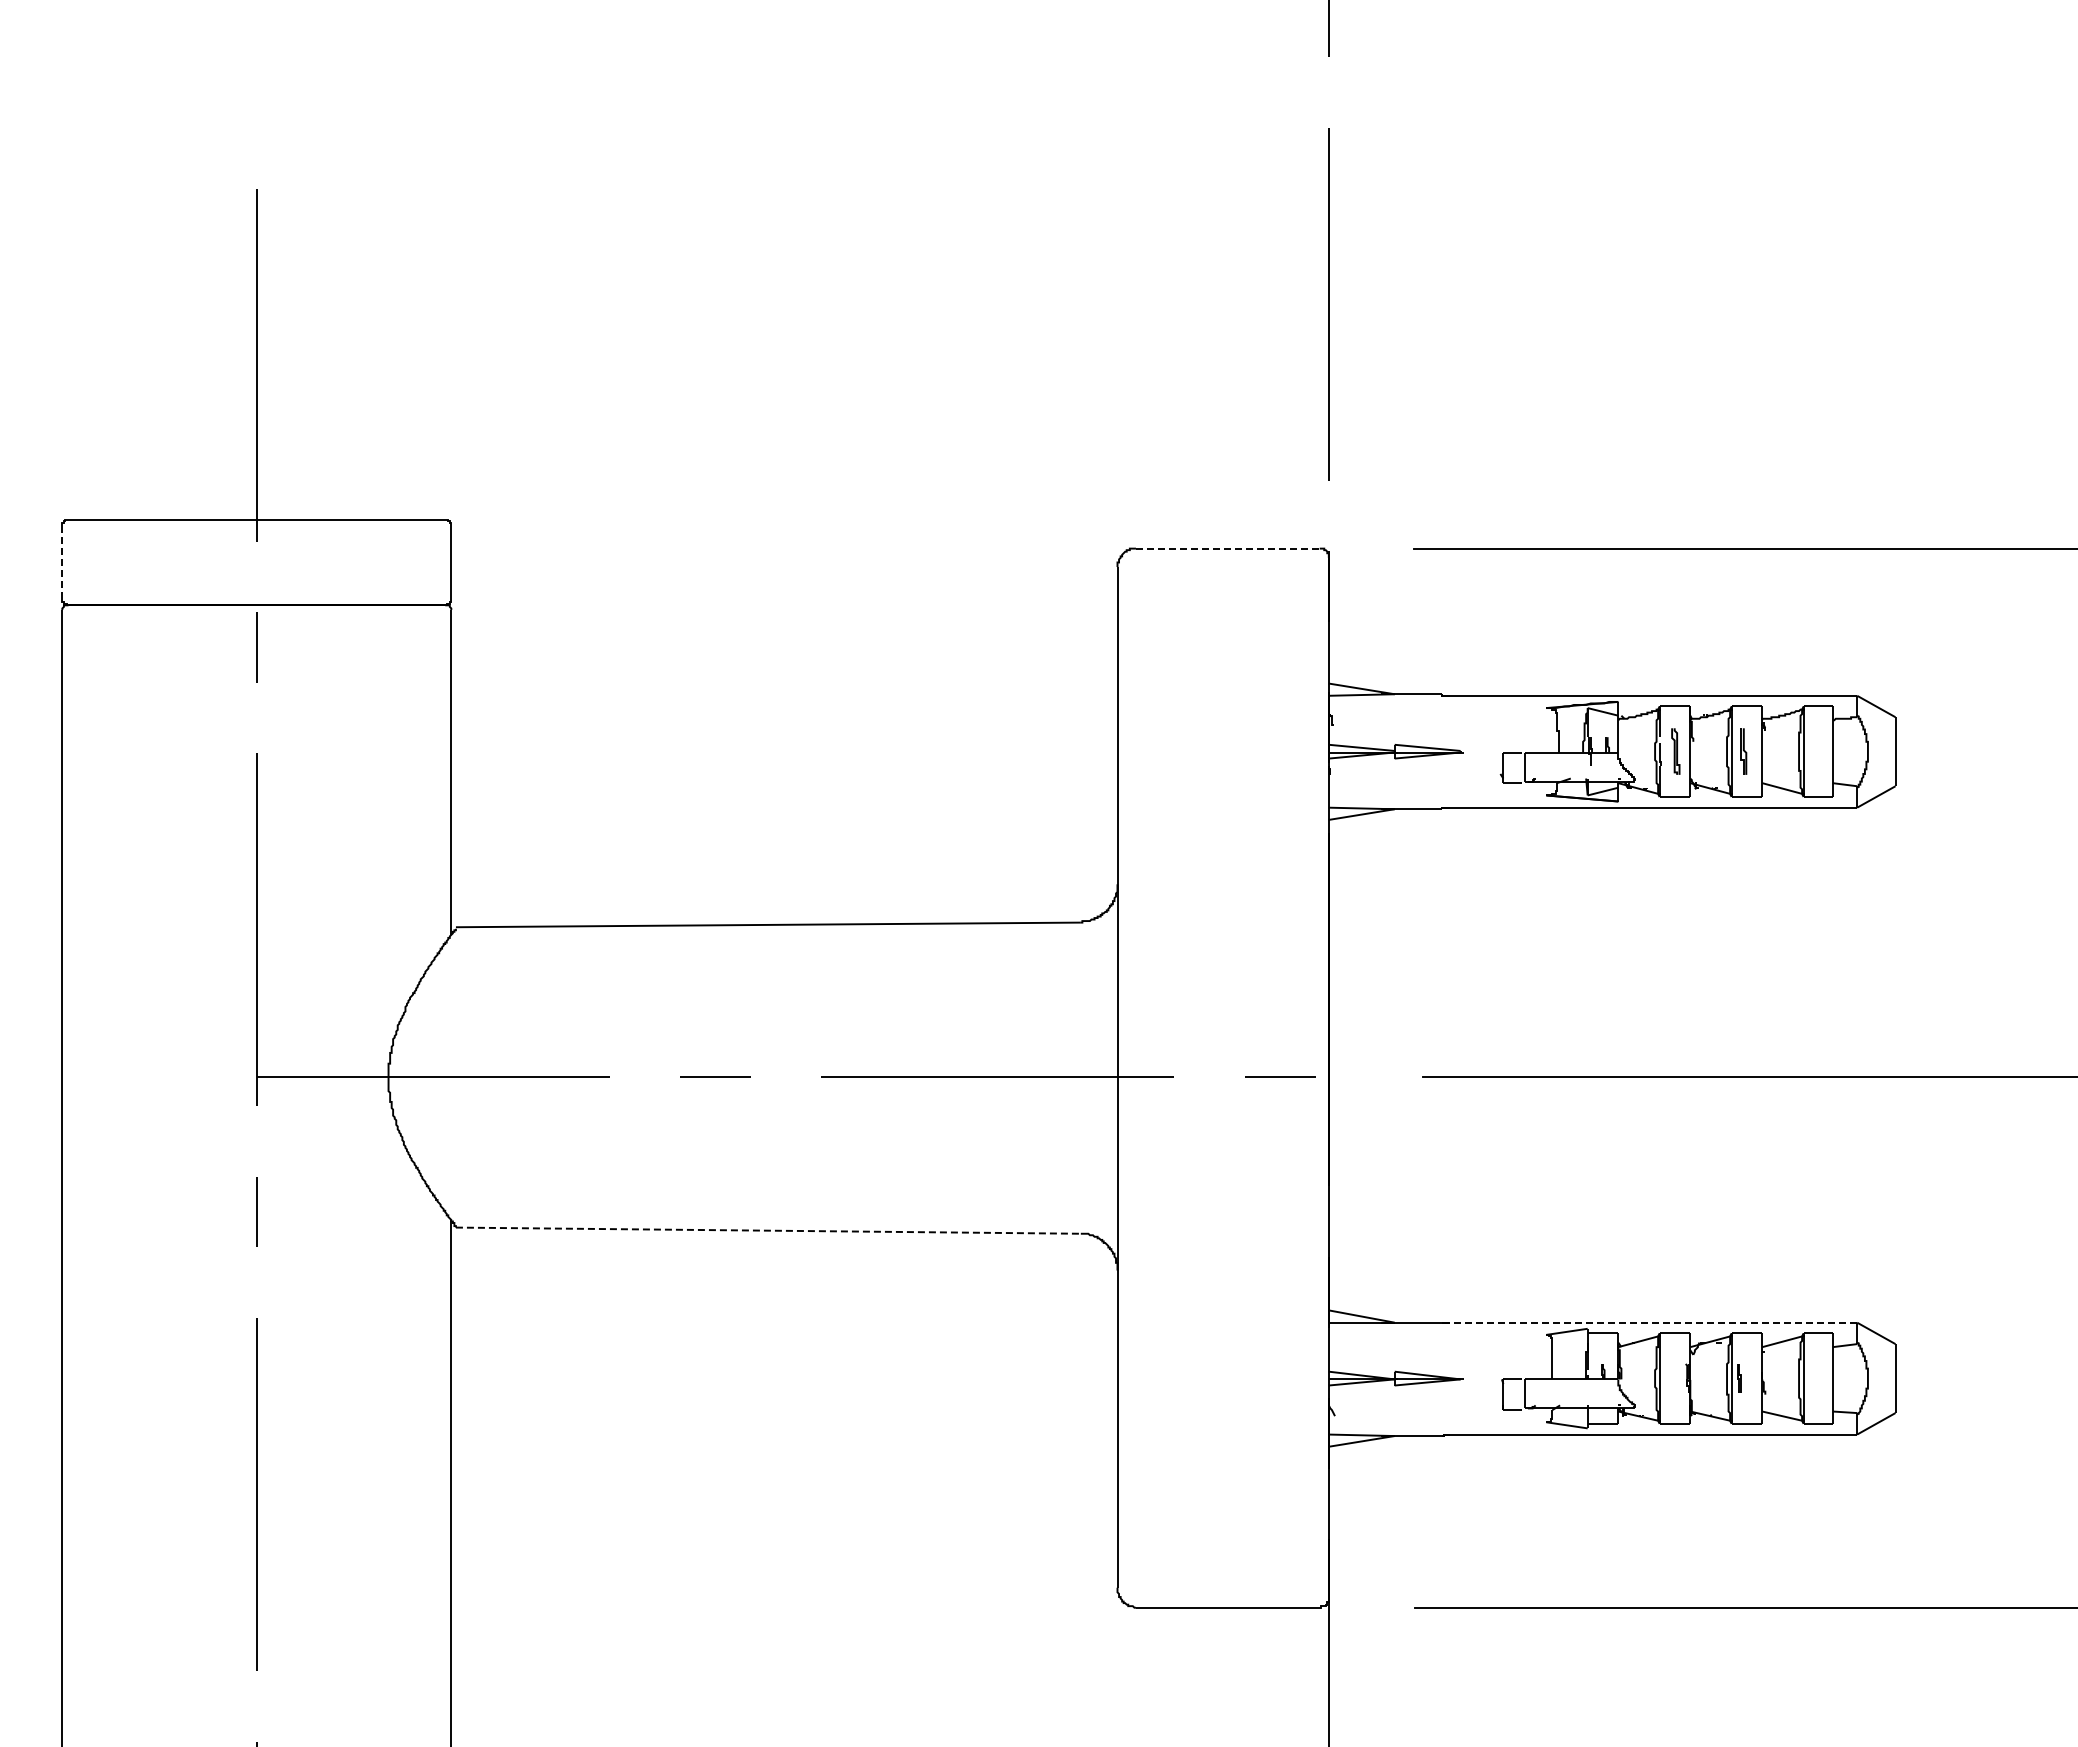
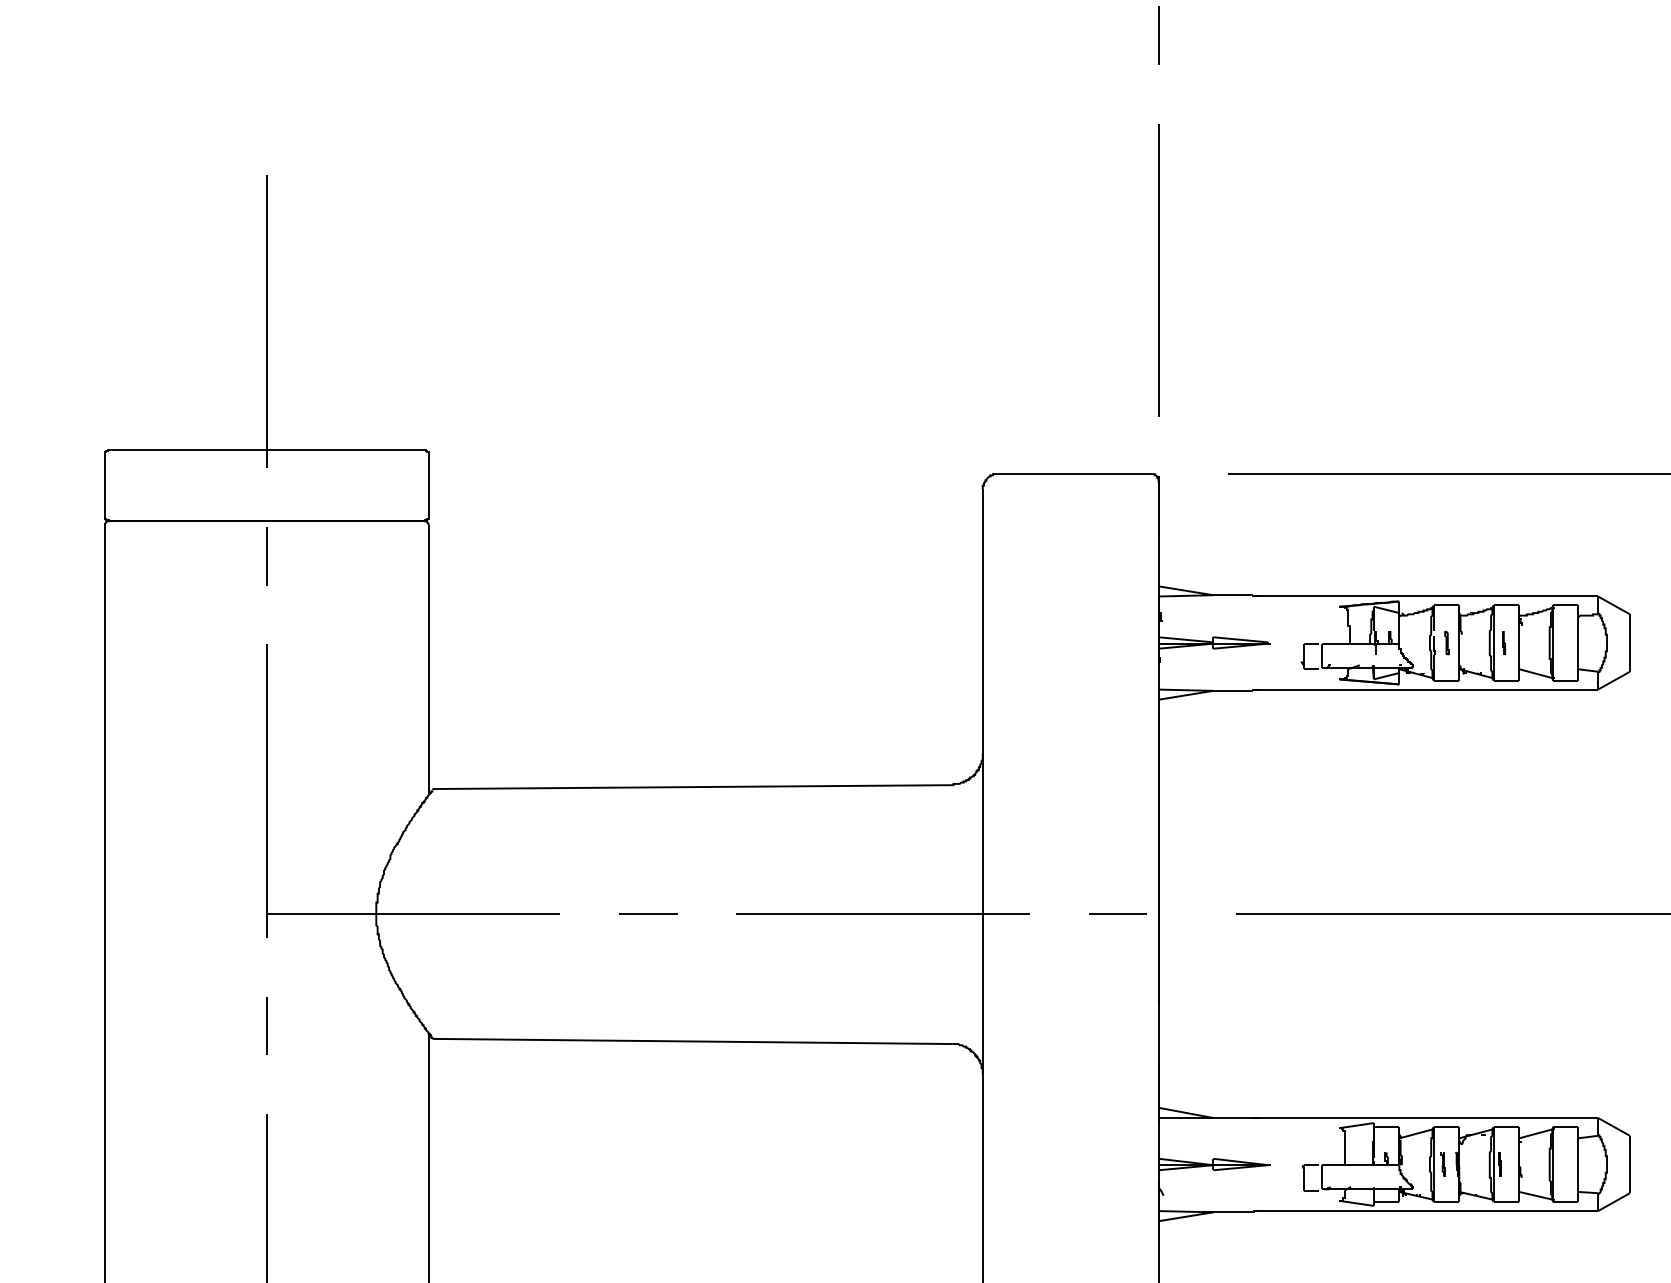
line: (1227, 548) -> (1074, 473), dashed -> solid
line: (62, 562) -> (105, 485), dashed -> solid
part: (1675, 751) -> (1446, 642), size x0.62
part: (1743, 751) -> (1503, 642), size x0.62
line: (768, 1230) -> (692, 1041), dashed -> solid
line: (1653, 1322) -> (1428, 1117), dashed -> solid
line: (1670, 1378) -> (1442, 1164), added

